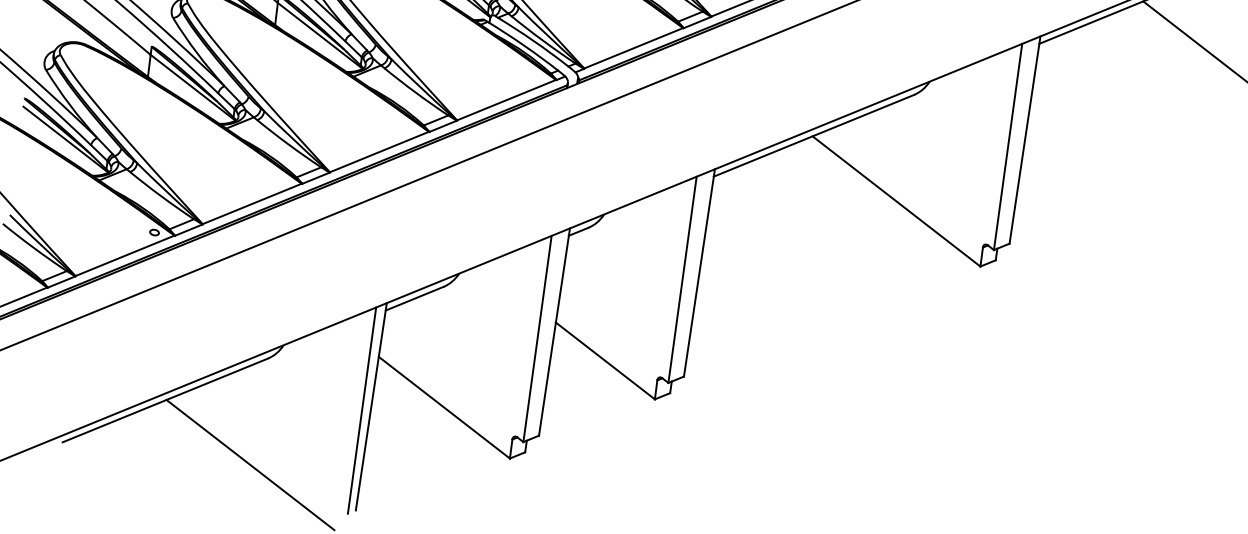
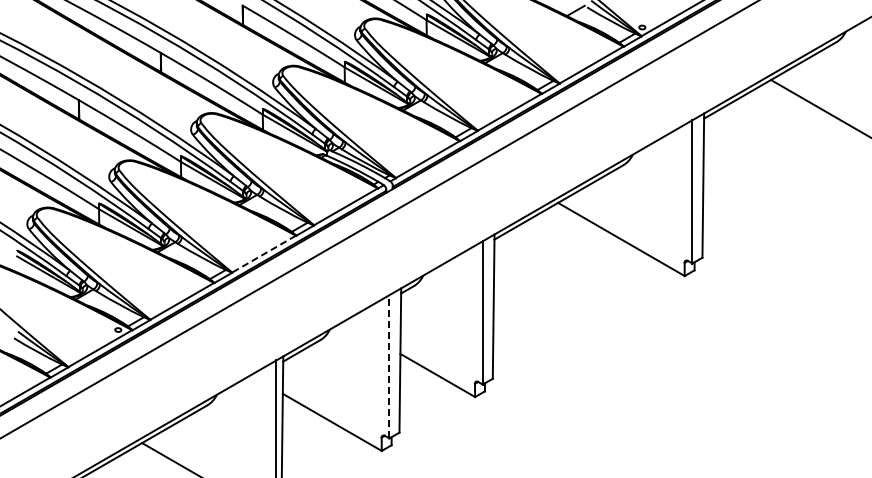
line: (379, 152) -> (264, 254), solid -> dashed
line: (537, 338) -> (389, 366), solid -> dashed

